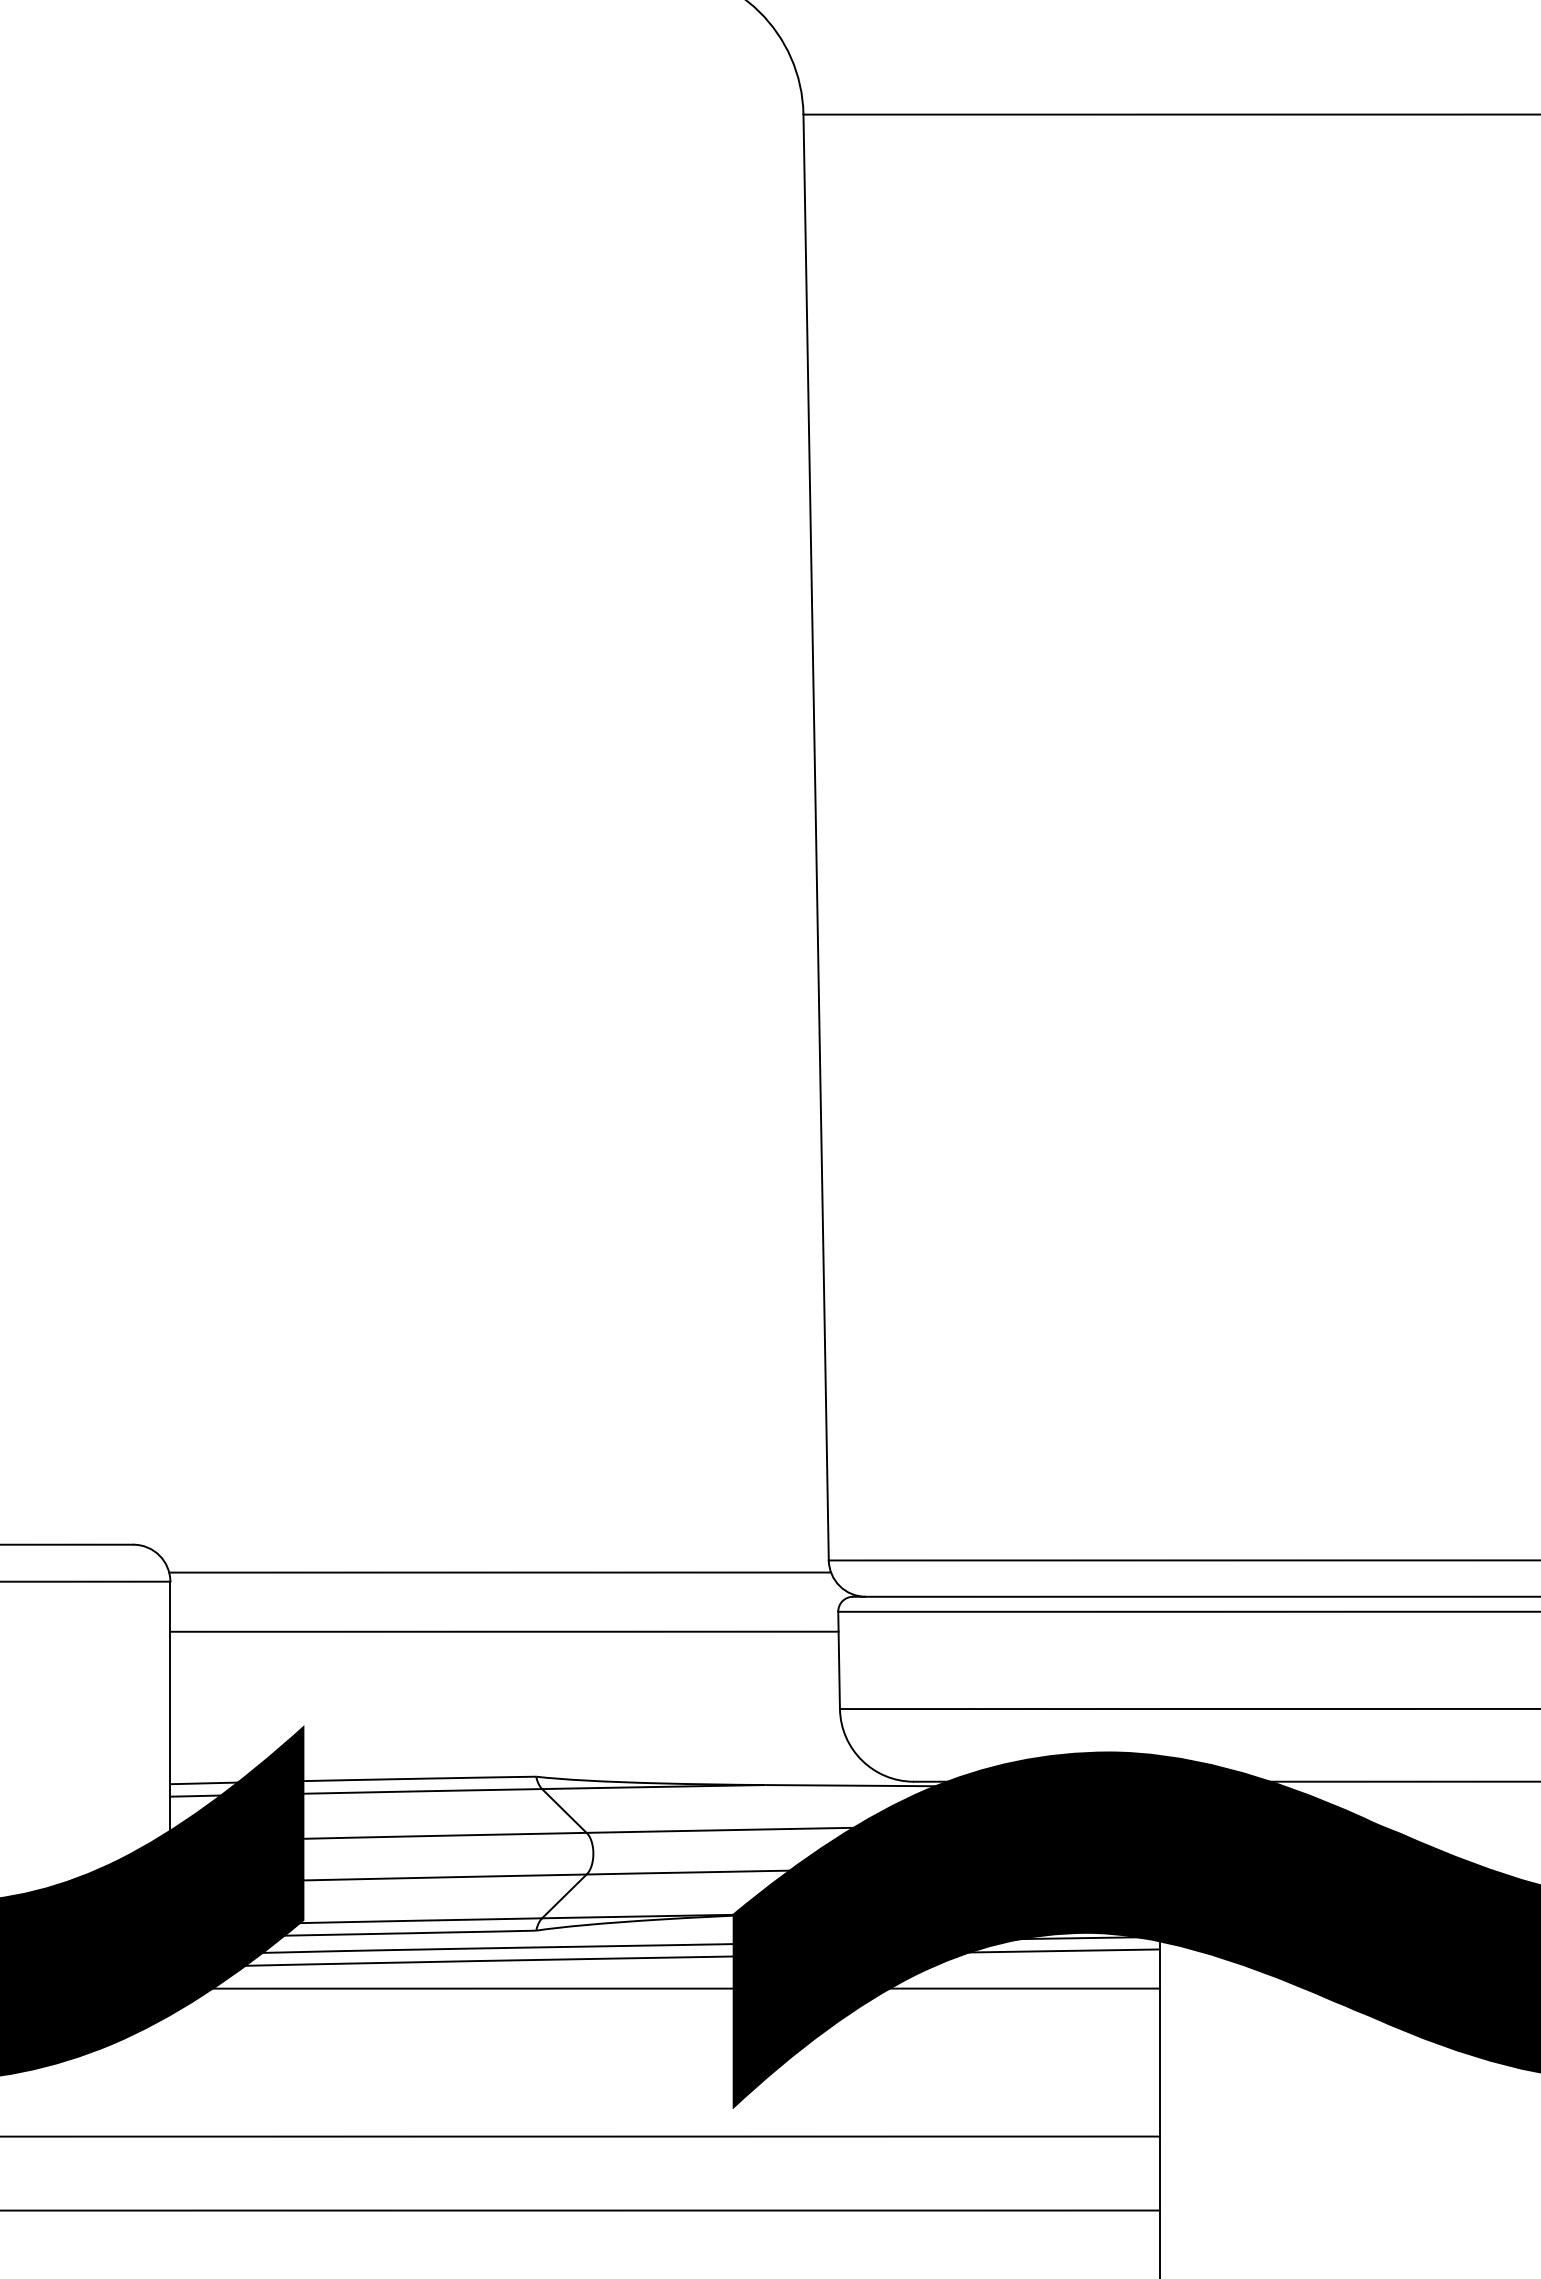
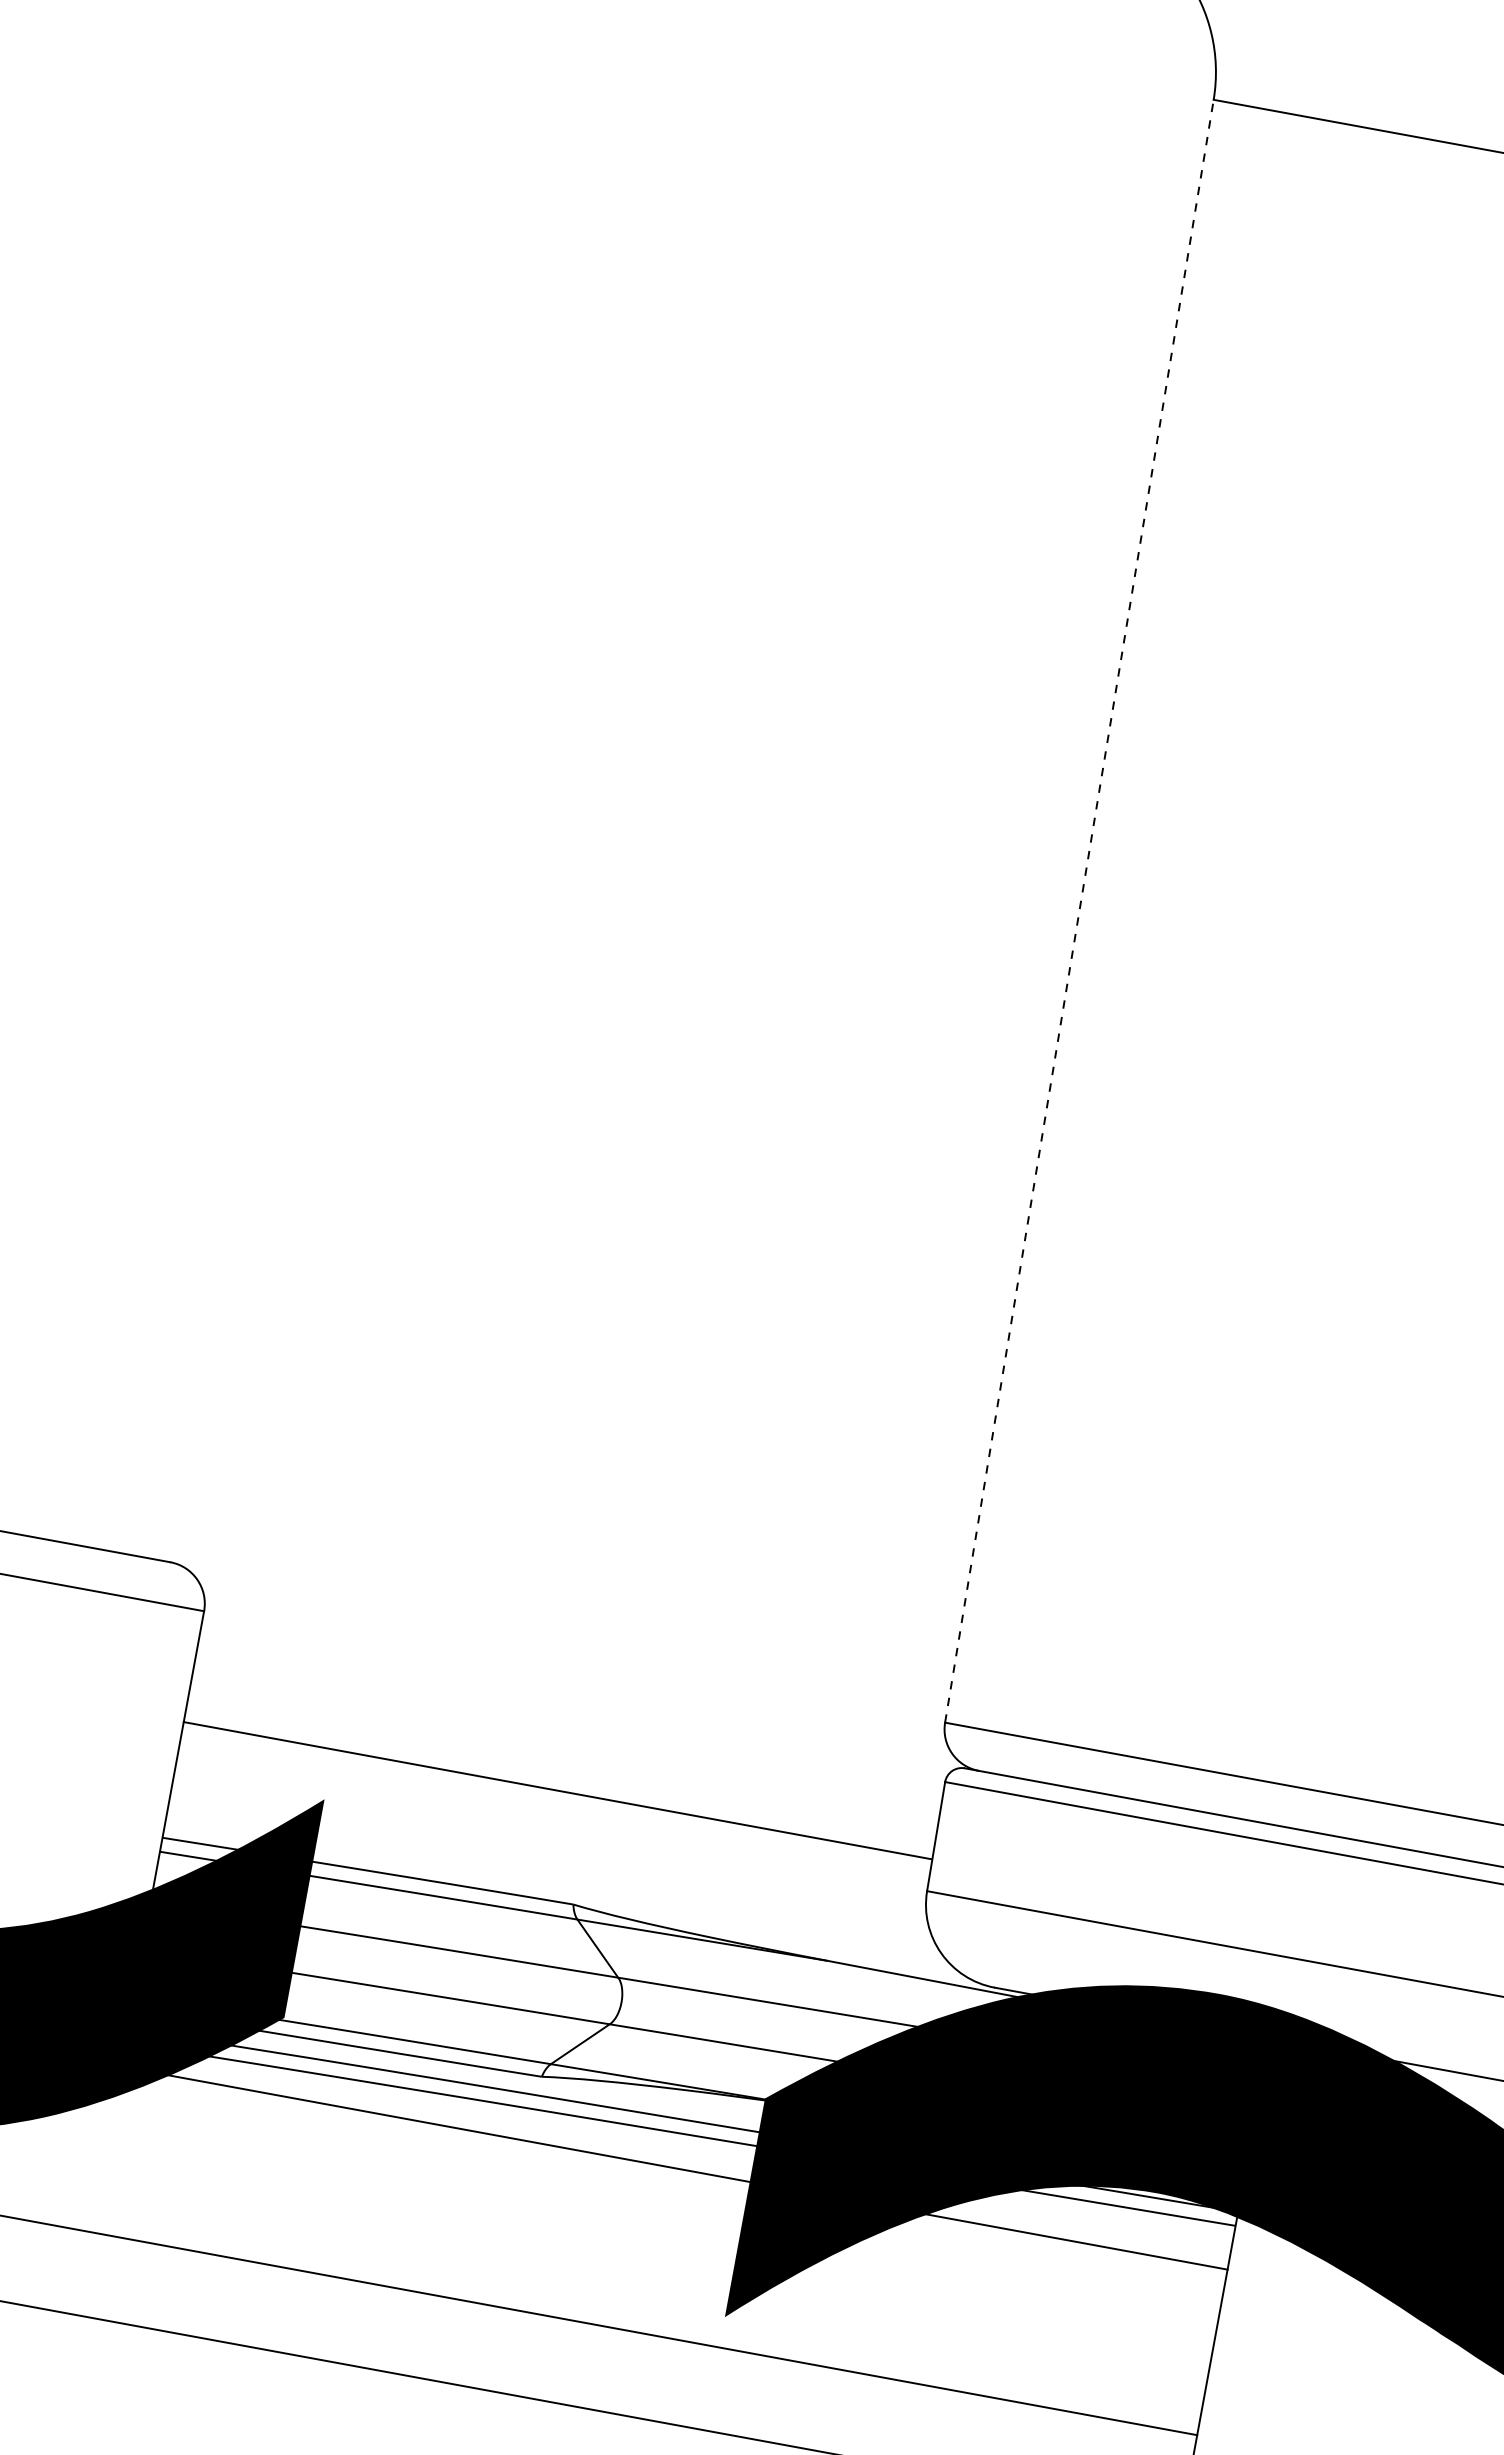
line: (816, 837) -> (1079, 911), solid -> dashed
line: (500, 1572) -> (575, 1668), removed
line: (504, 1631) -> (557, 1790), moved

